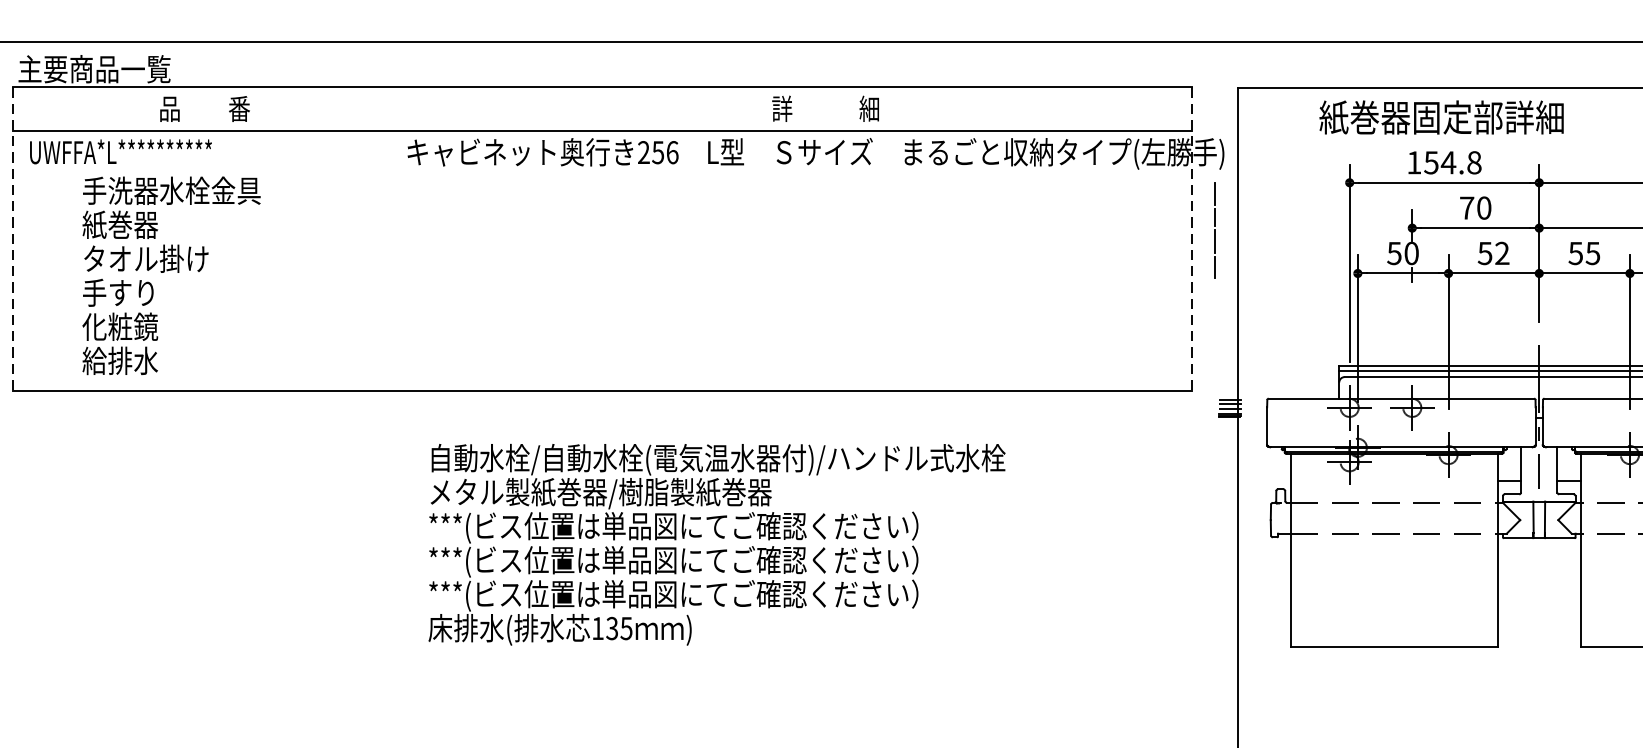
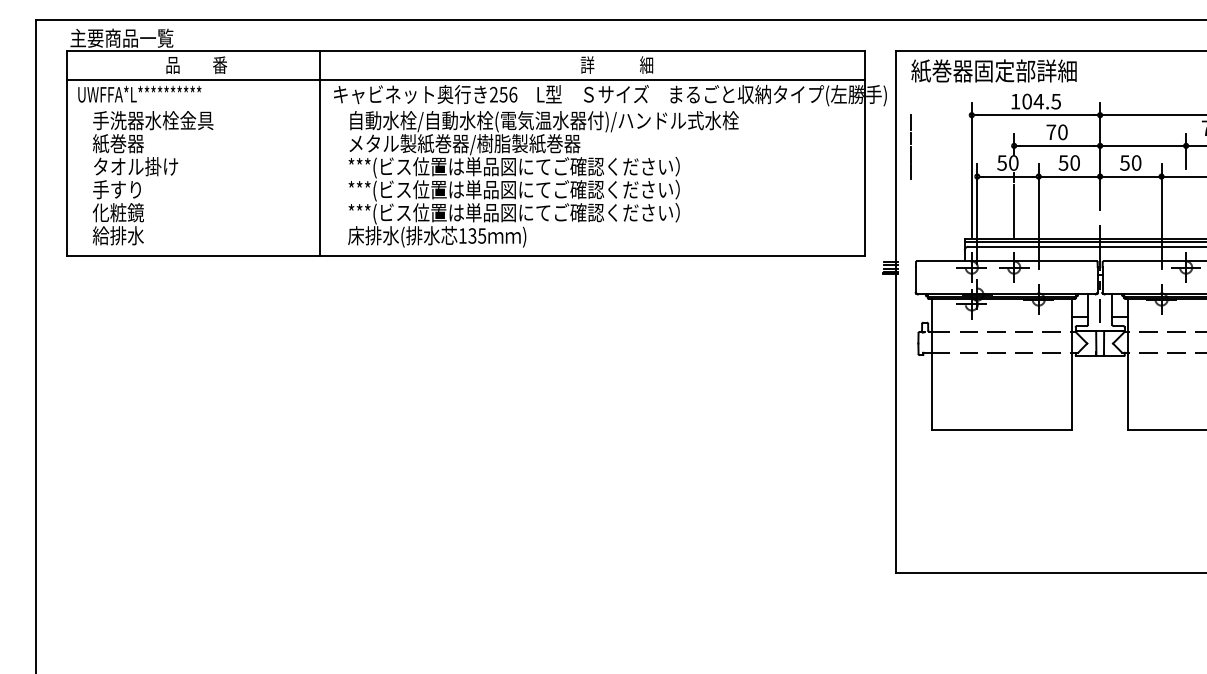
text: (1440, 116) -> (993, 70), moved
text: (1452, 162) -> (1041, 101), 154.8 -> 104.5
line: (1213, 229) -> (910, 146), moved
line: (387, 237) -> (320, 152), added
line: (12, 239) -> (66, 153), dashed -> solid
line: (1192, 239) -> (865, 153), dashed -> solid
text: (1501, 252) -> (1074, 162), 52 -> 50
text: (1592, 252) -> (1136, 162), 55 -> 50
text: (170, 276) -> (152, 178), moved
line: (1412, 323) -> (1014, 210), added
text: (717, 545) -> (543, 179), moved

